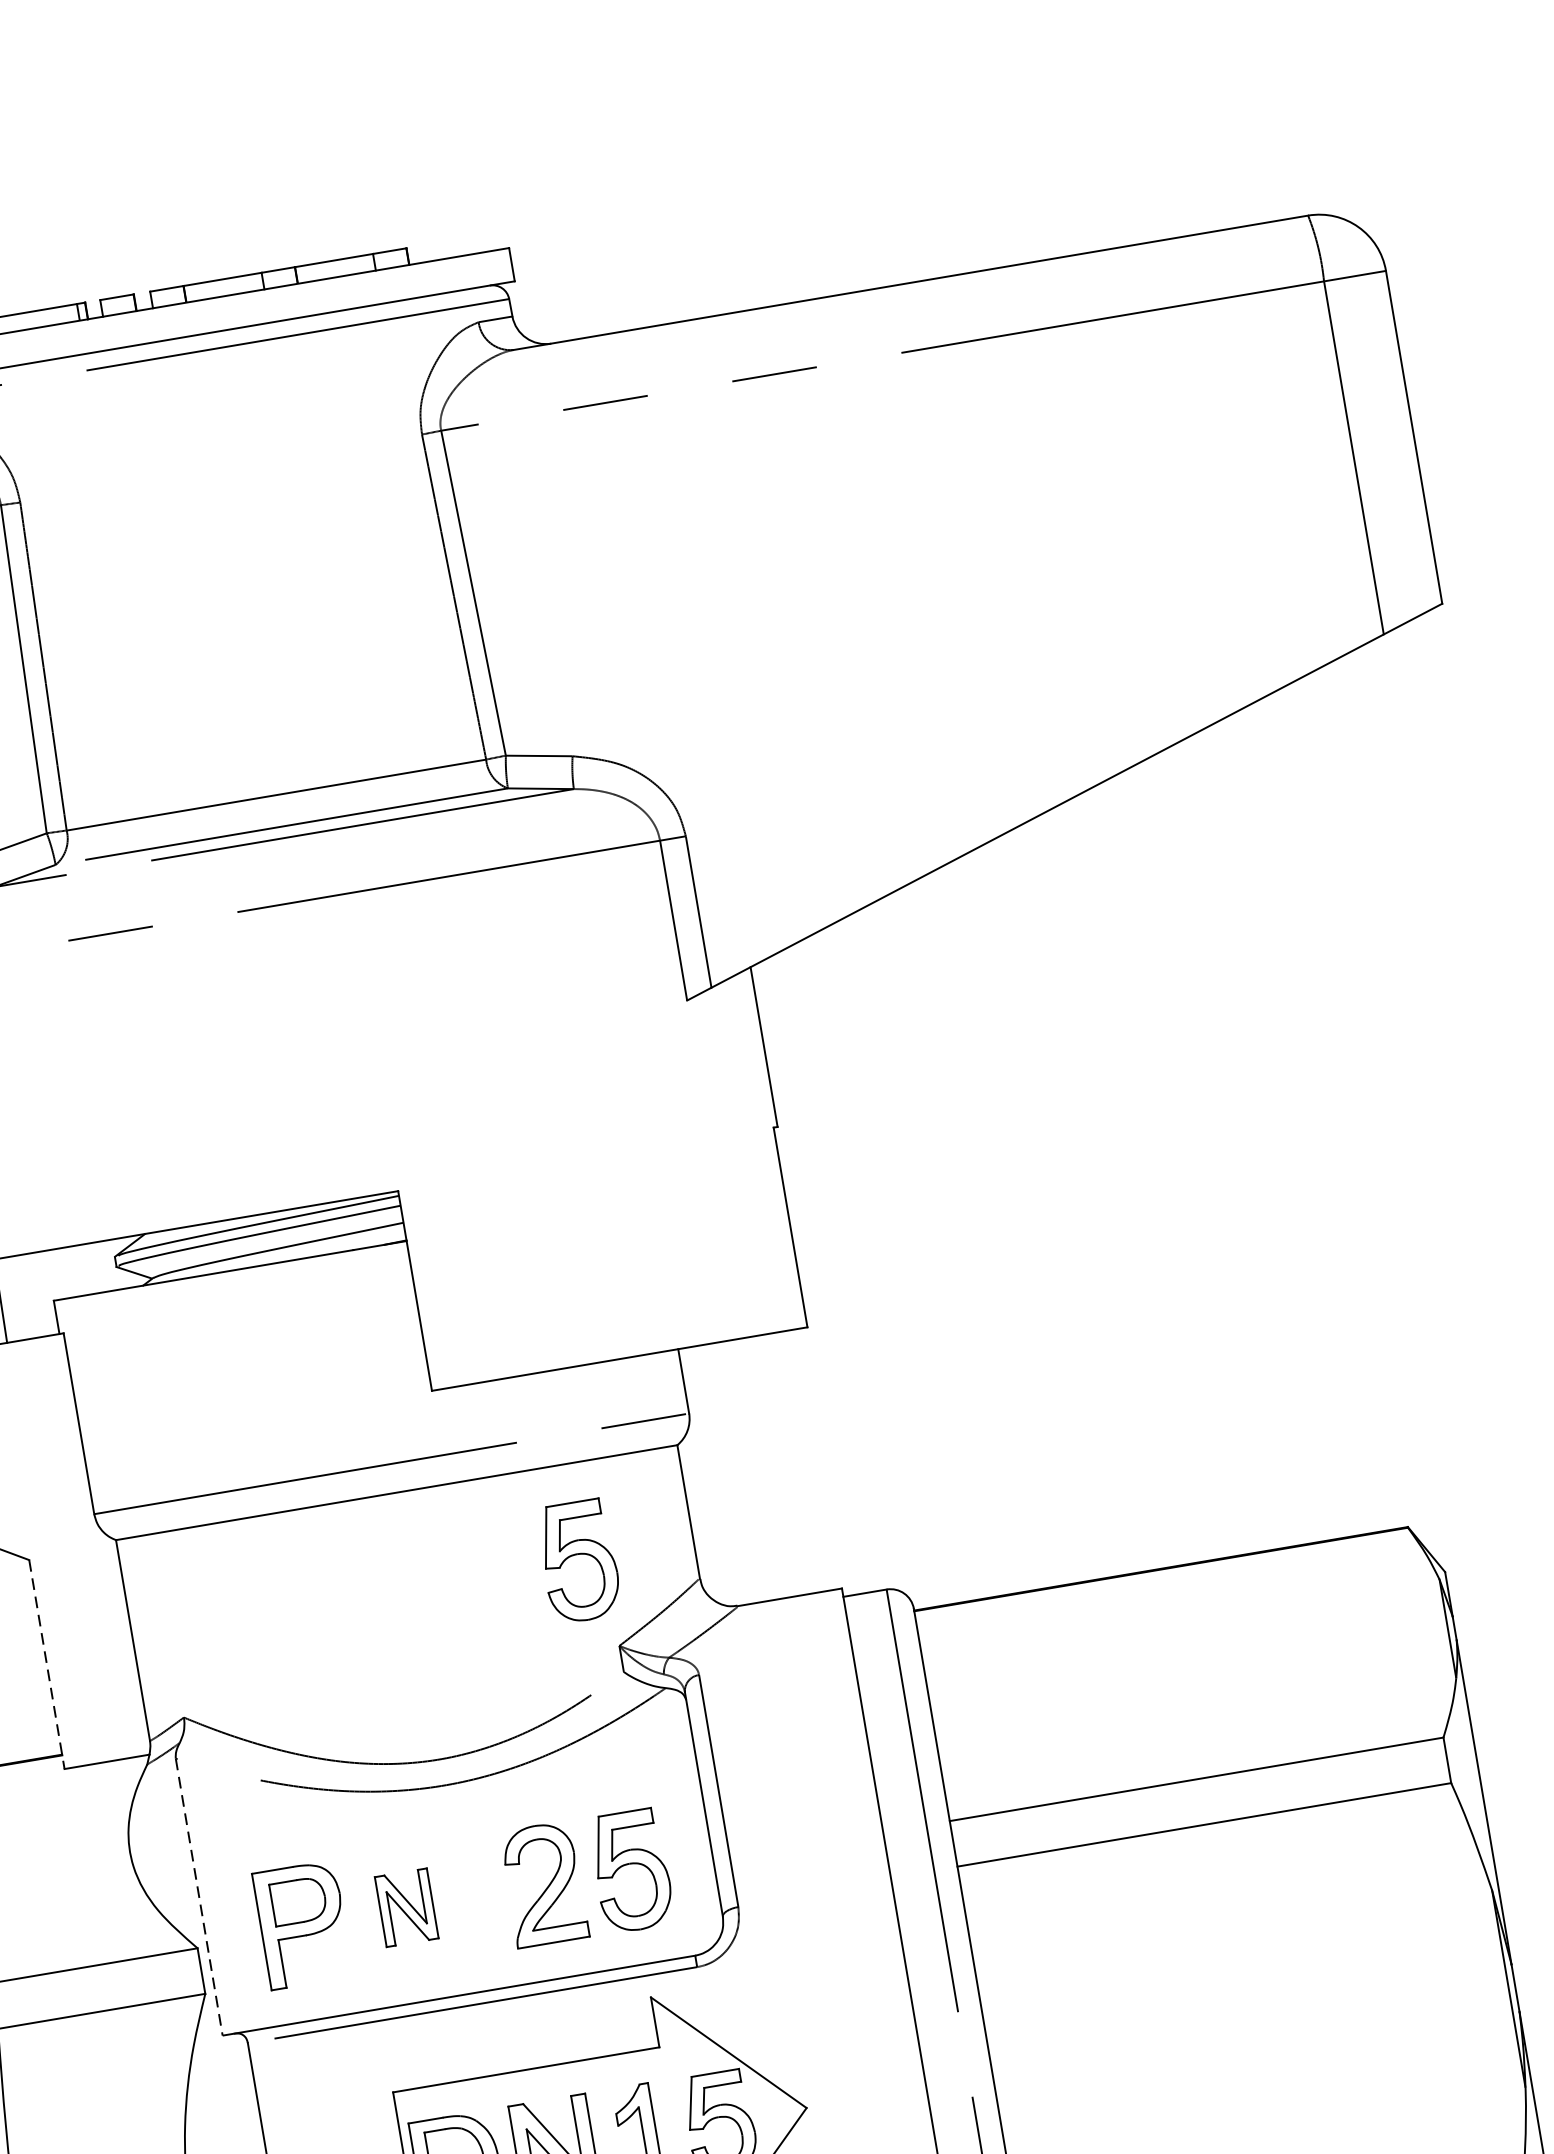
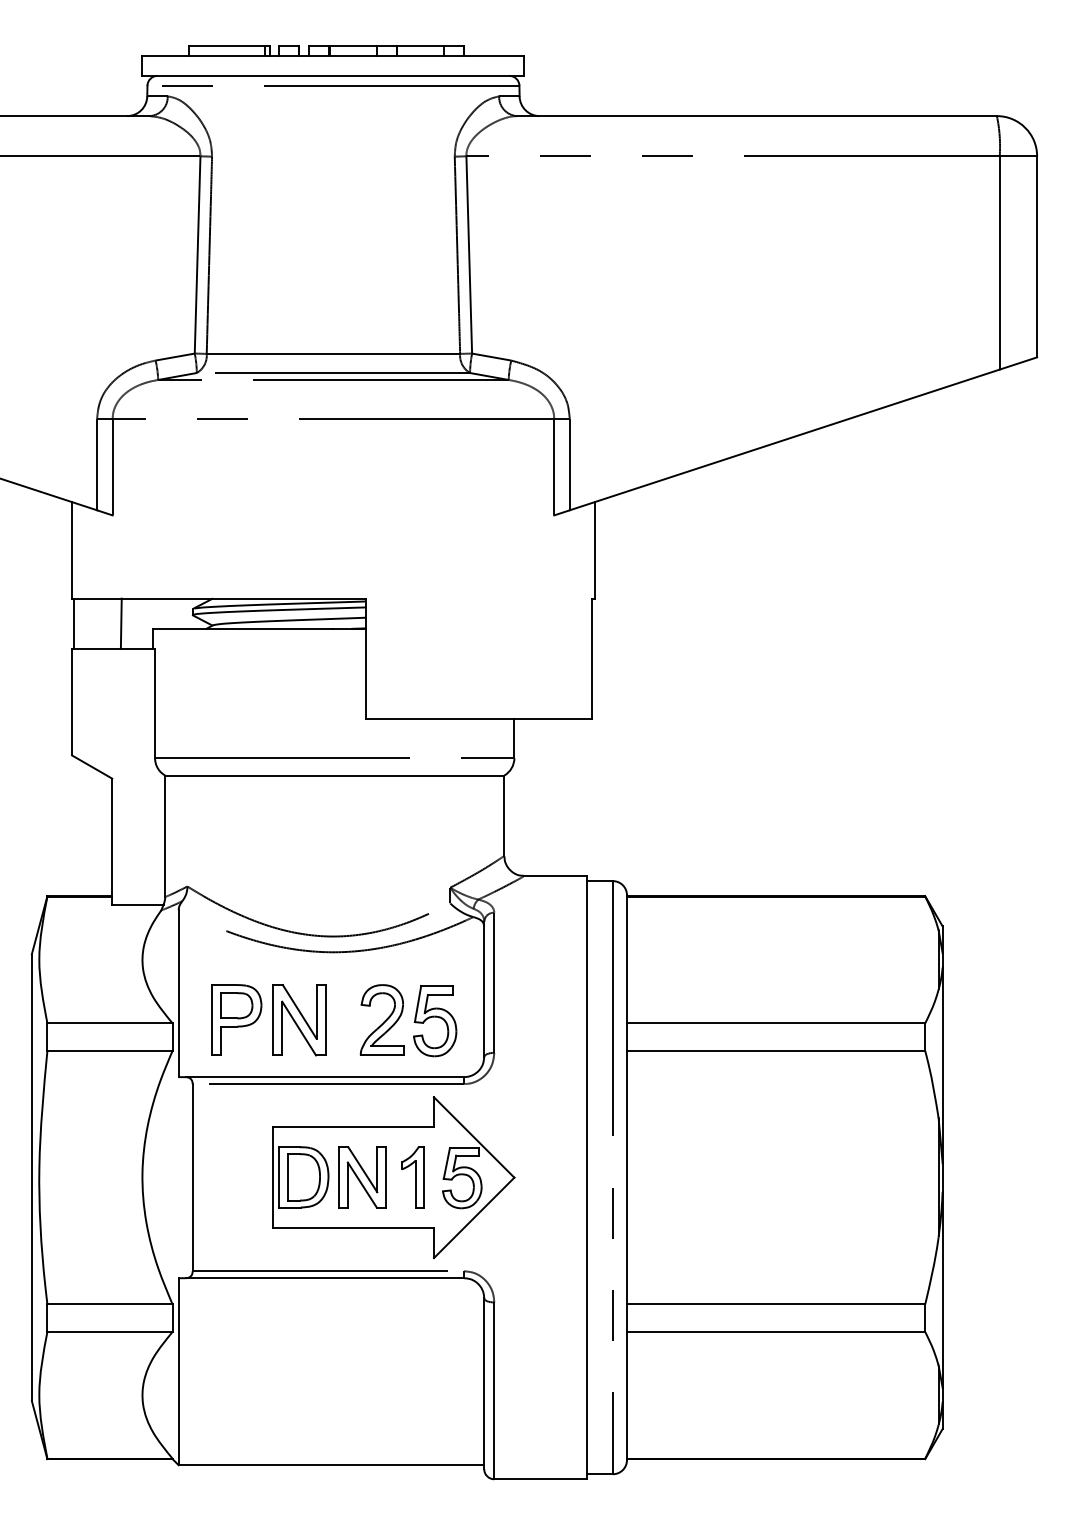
part: (579, 1562) -> (435, 834), removed
line: (47, 1665) -> (112, 842), dashed -> solid
line: (199, 1897) -> (178, 993), dashed -> solid
part: (406, 1908) -> (299, 1020), size x1.67

